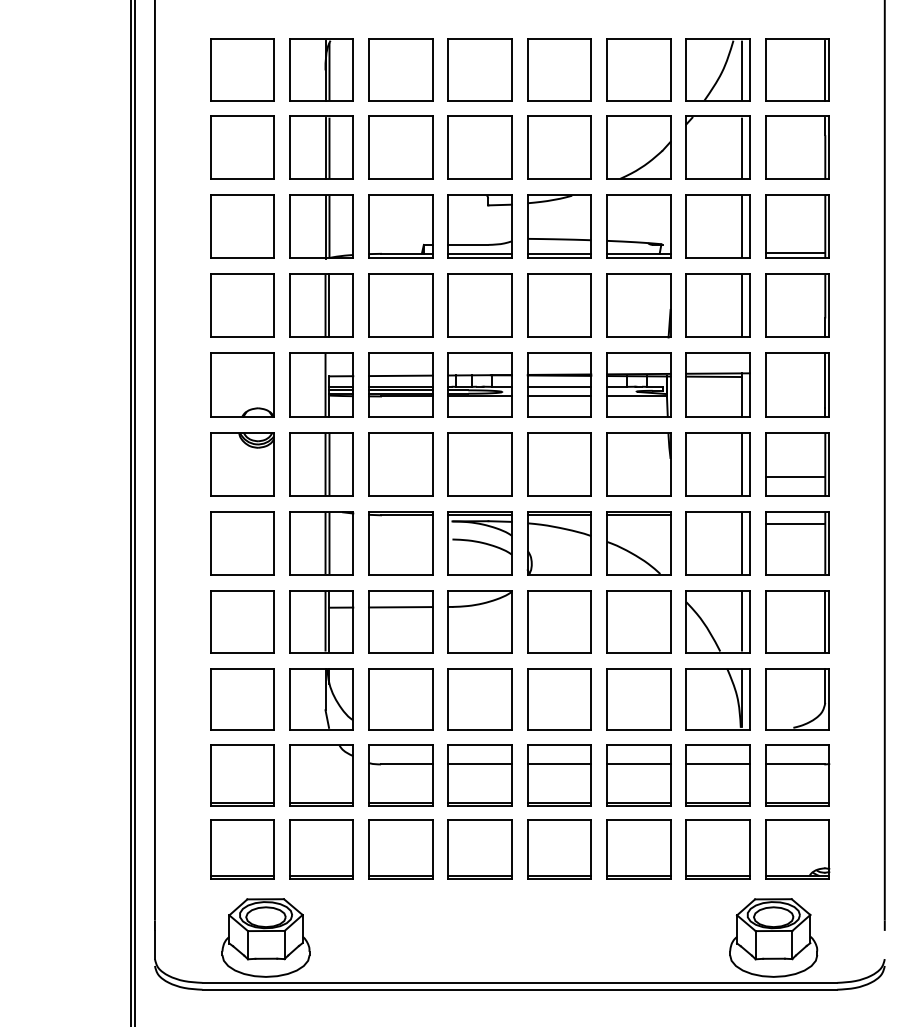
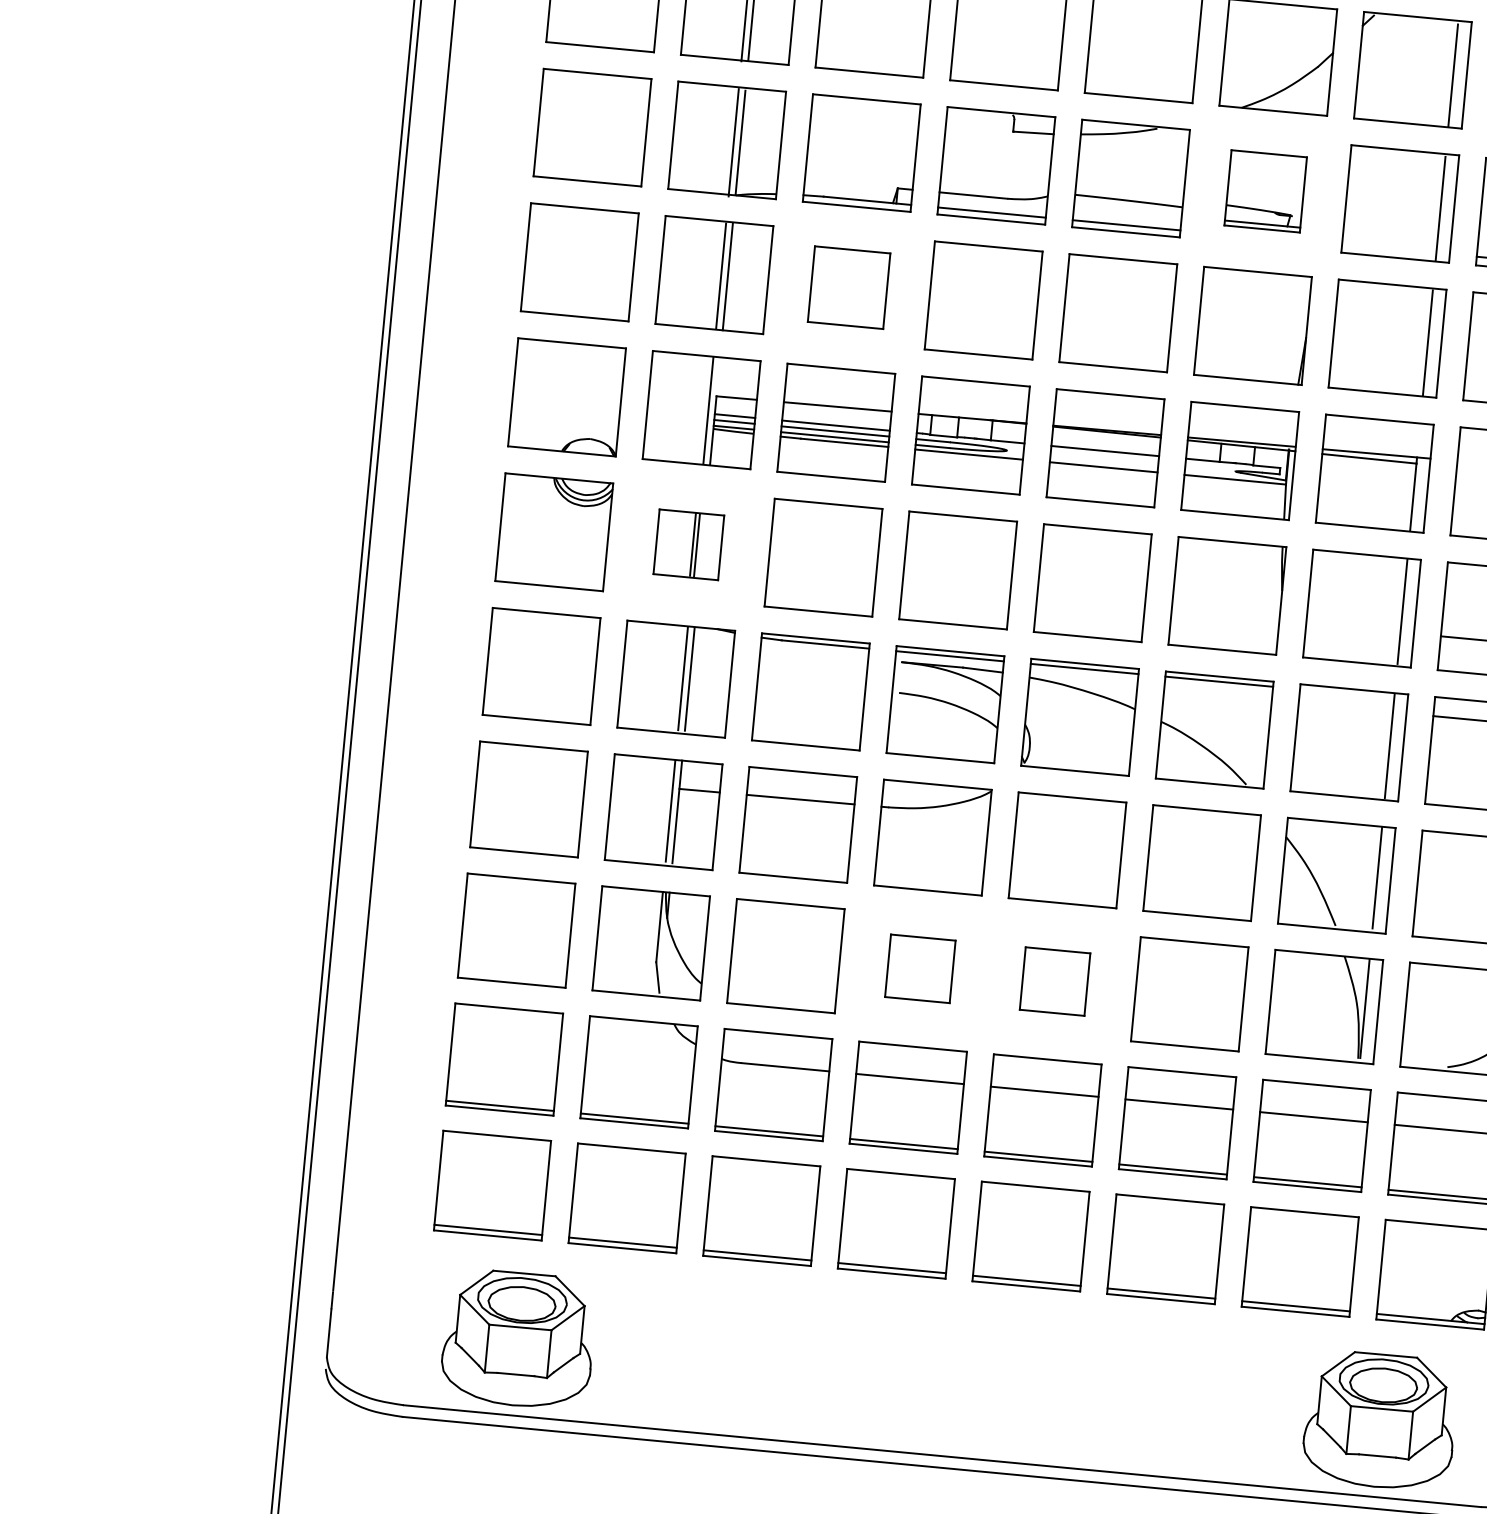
part: (638, 226) -> (1264, 191), size x0.7
part: (400, 305) -> (848, 287), size x0.7
part: (321, 464) -> (688, 544), size x0.6
part: (479, 699) -> (919, 968), size x0.6
part: (559, 699) -> (1055, 981), size x0.6

